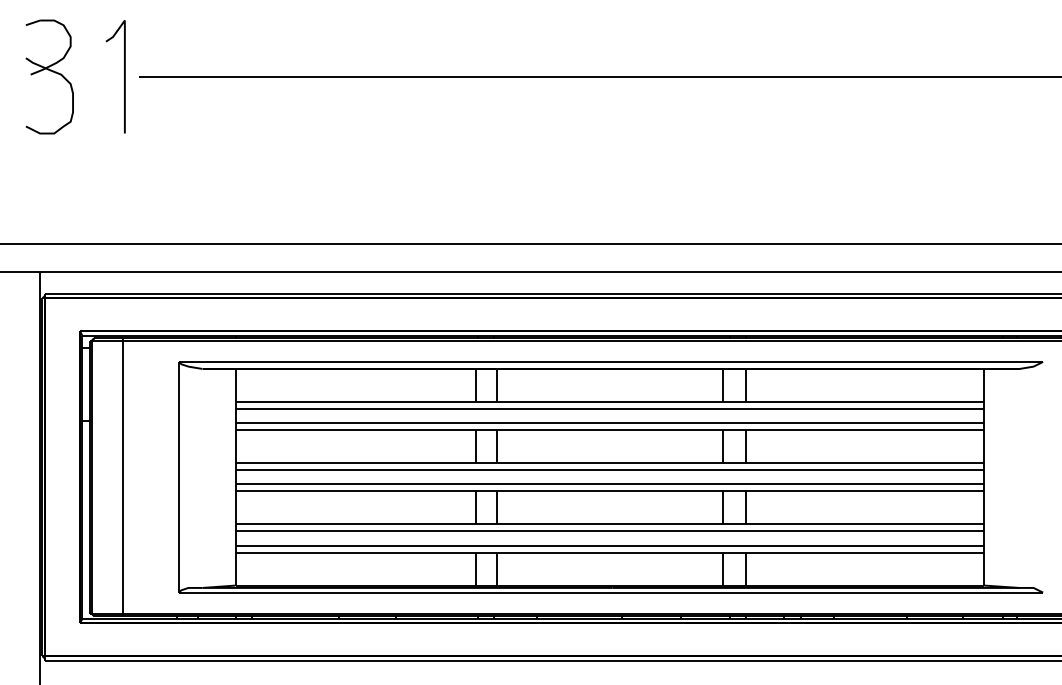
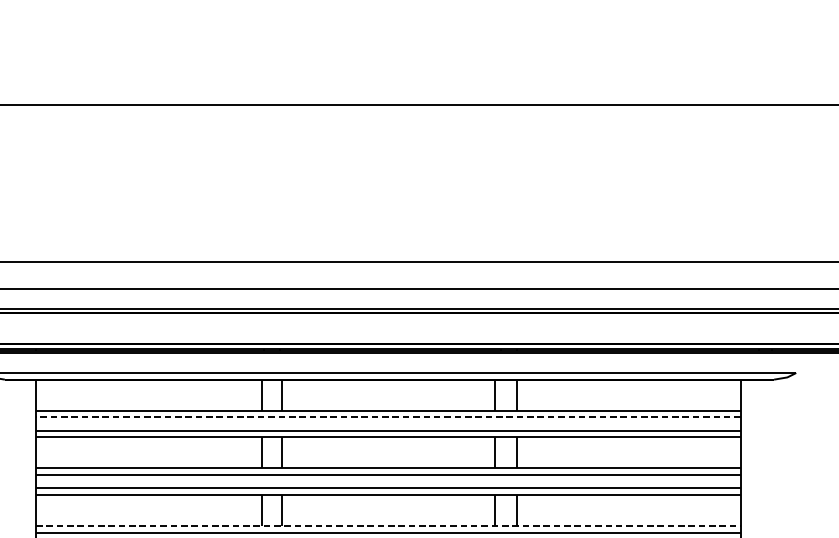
line: (609, 409) -> (388, 417), solid -> dashed
line: (610, 524) -> (388, 526), solid -> dashed

